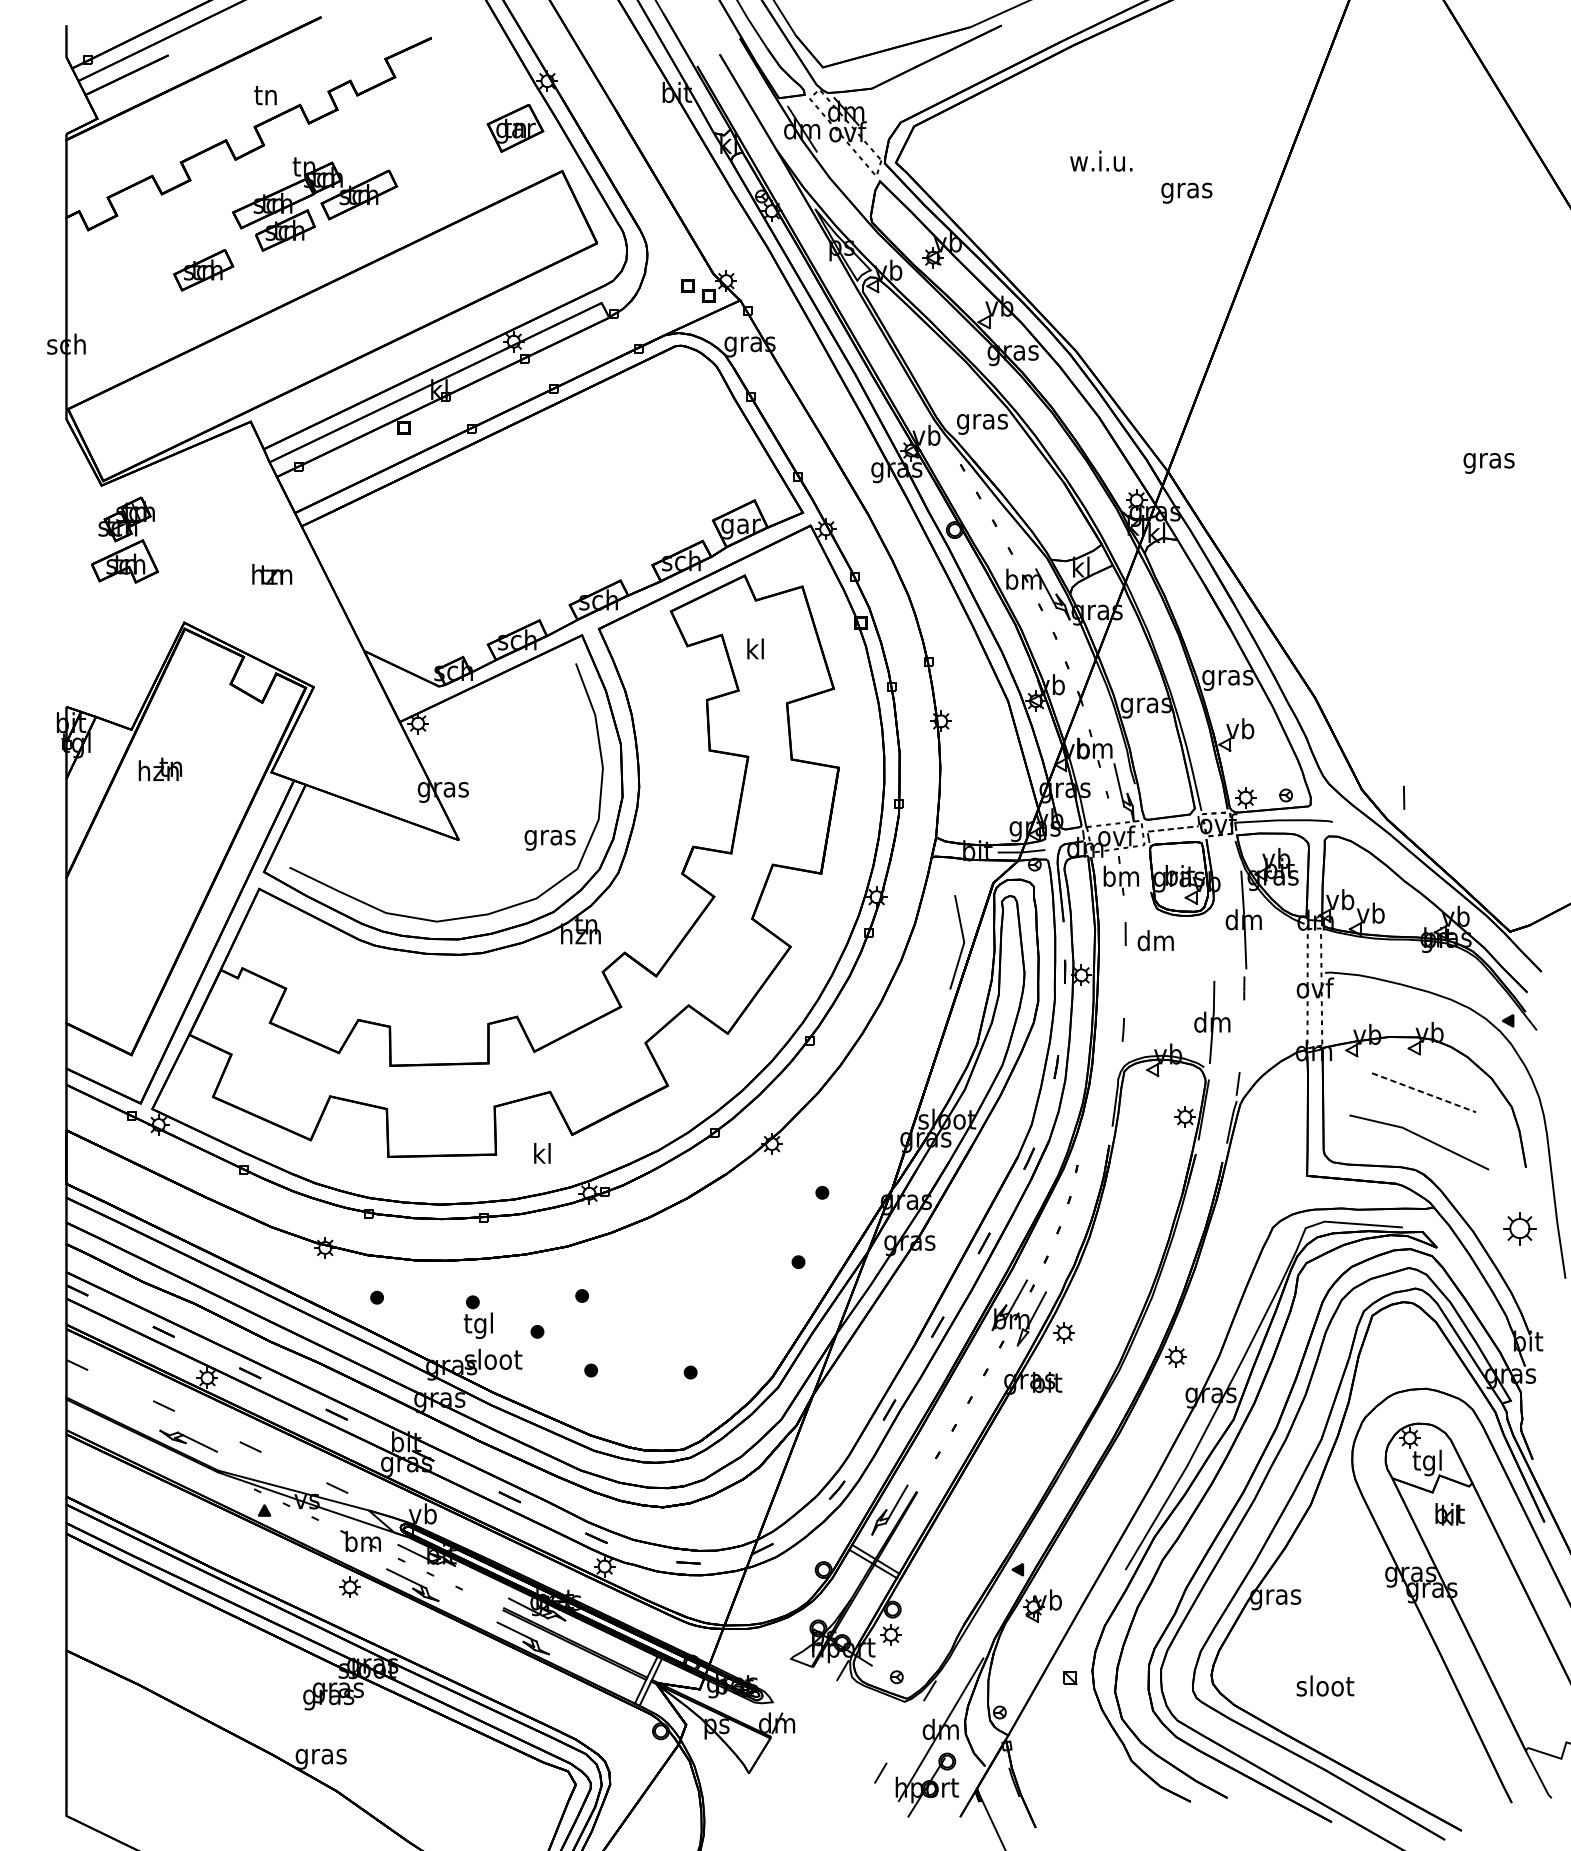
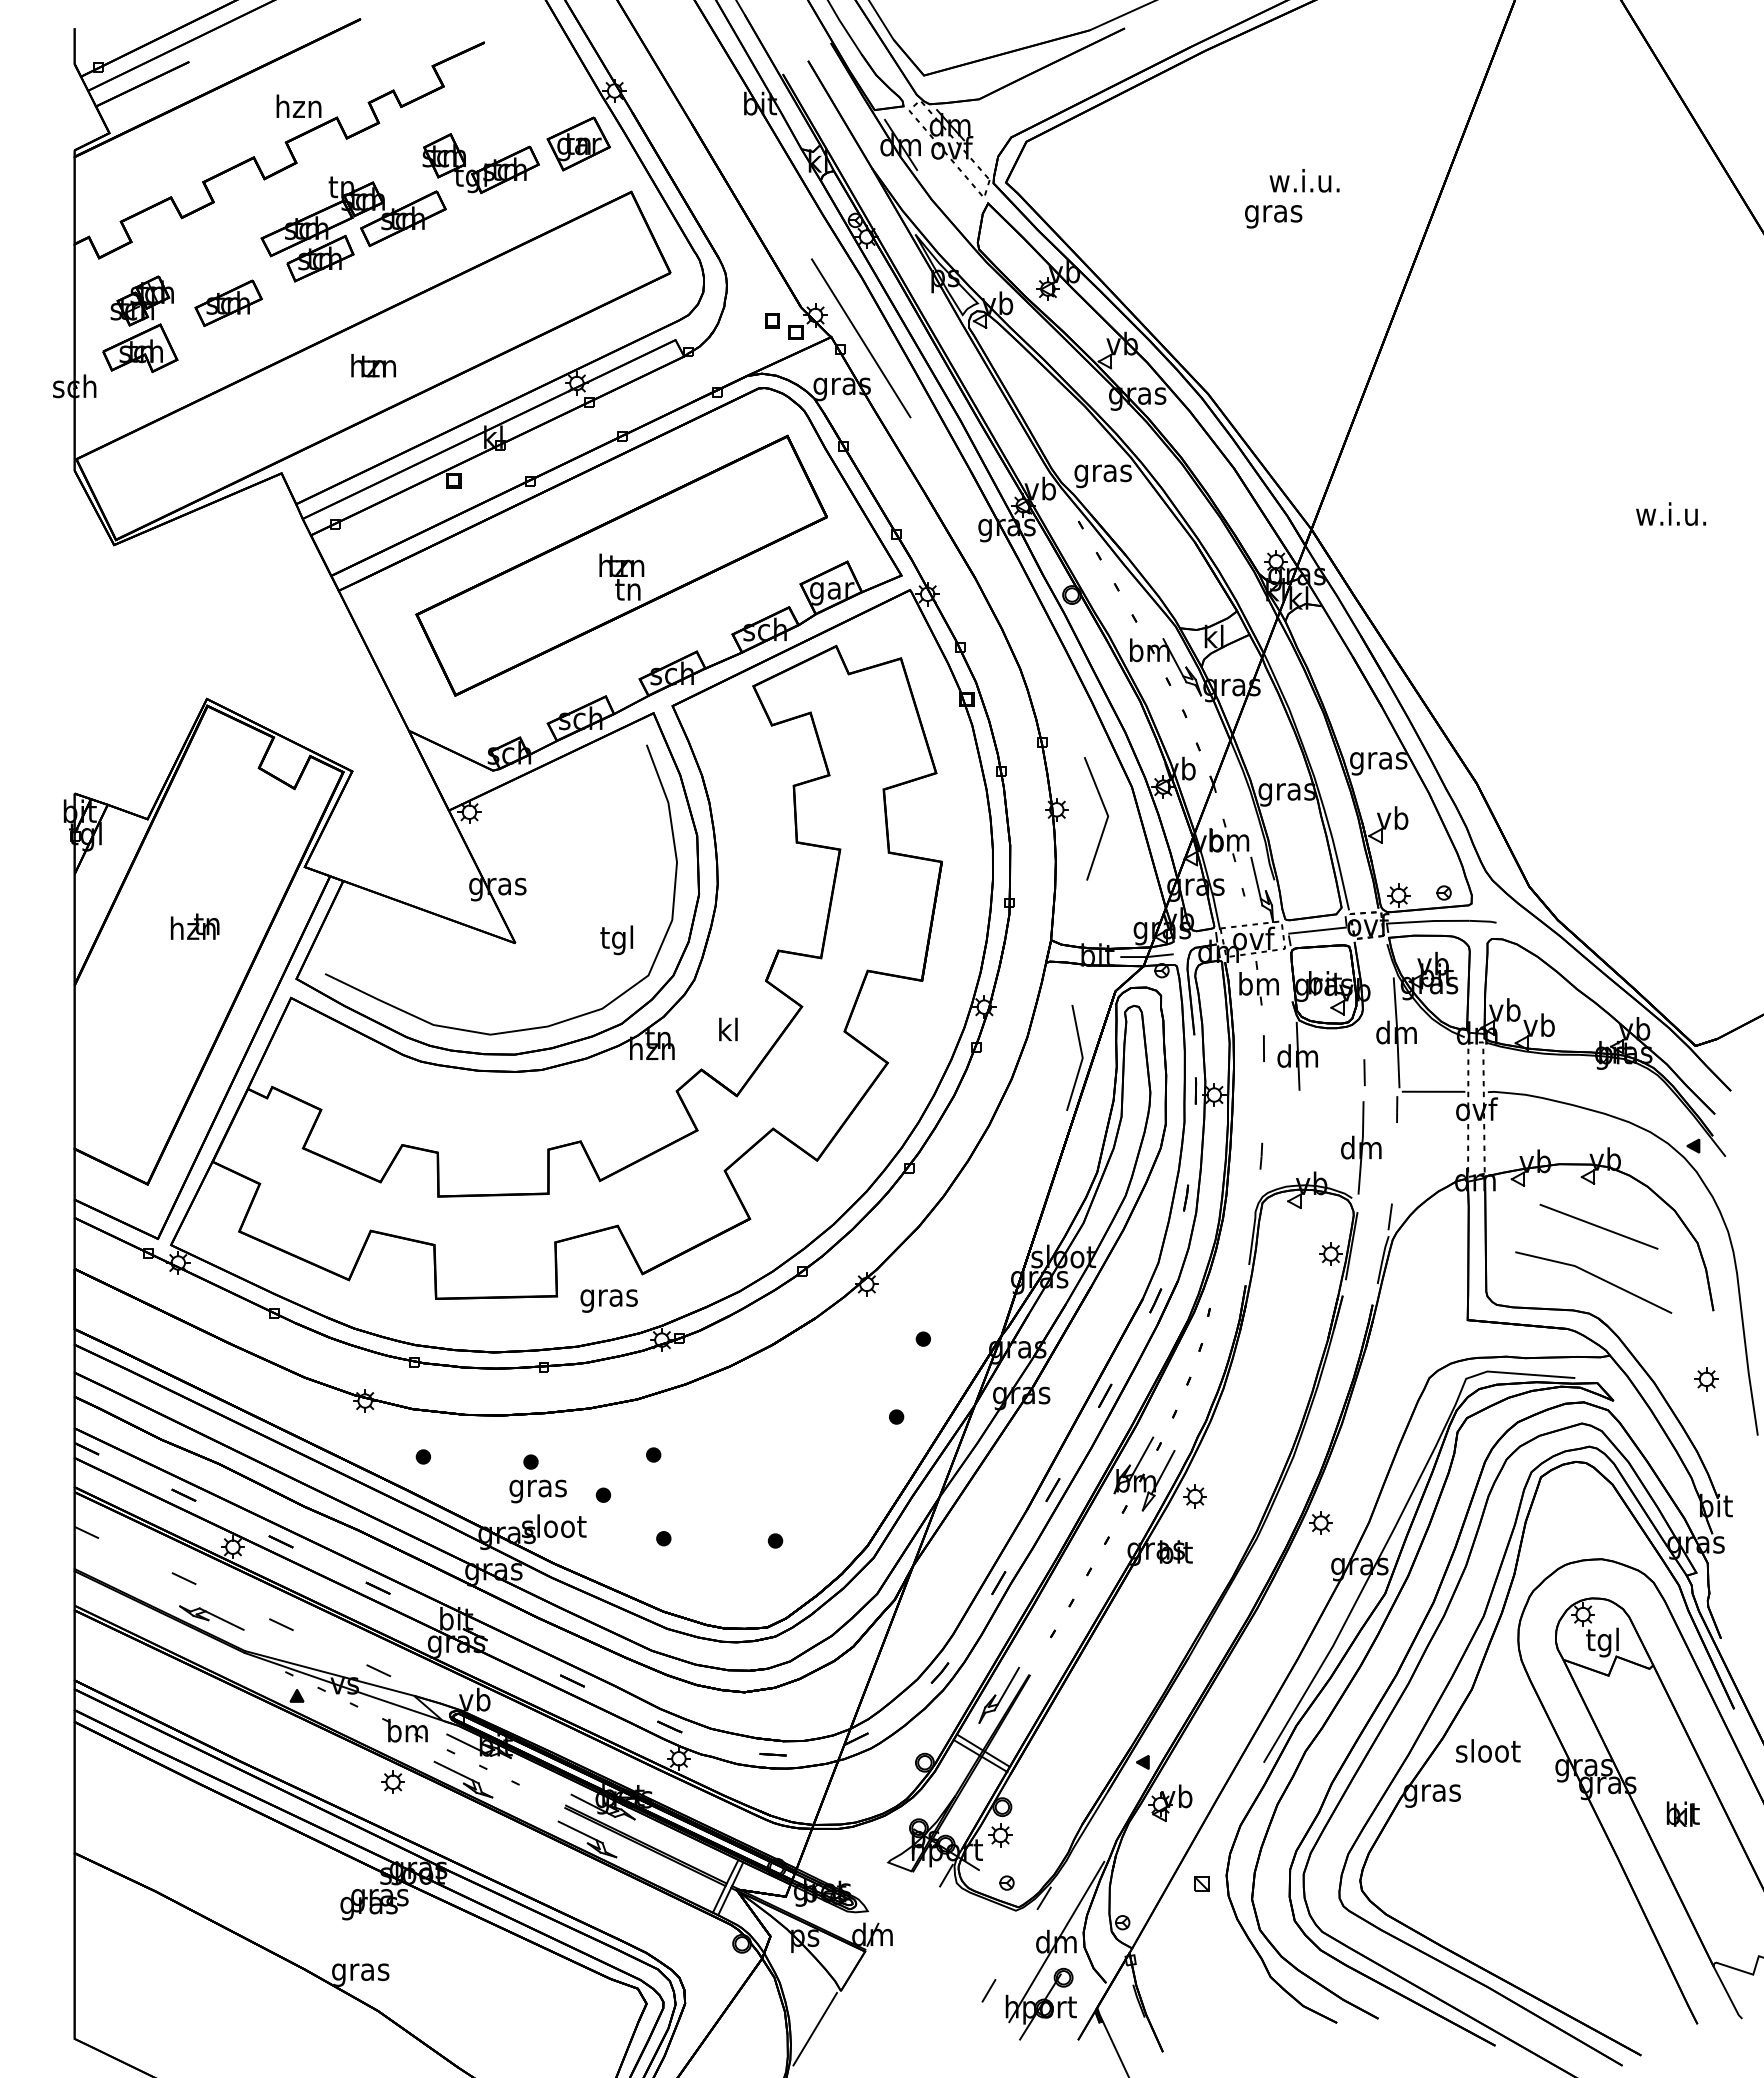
text: (265, 94) -> (298, 105), tn -> hzn
part: (427, 145) -> (480, 163), added
text: (1101, 160) -> (1304, 180), moved
text: (1186, 192) -> (1273, 216), moved
line: (766, 301) -> (860, 338), added
text: (1488, 460) -> (1671, 516), gras -> w.i.u.
part: (553, 503) -> (621, 565), added
part: (125, 540) -> (140, 324), moved
text: (272, 574) -> (373, 365), moved
text: (755, 648) -> (728, 1029), moved
line: (984, 730) -> (1105, 820), added
text: (159, 769) -> (194, 926), moved
line: (1404, 797) -> (1364, 1072), moved
line: (1174, 828) -> (1318, 930), dashed -> solid
text: (549, 837) -> (617, 940), gras -> tgl
line: (1155, 940) -> (1297, 1055), added
line: (1276, 972) -> (1433, 1091), added
line: (1424, 1092) -> (1599, 1226), dashed -> solid
text: (541, 1155) -> (608, 1297), kl -> gras
part: (1519, 1228) -> (1706, 1379), size x0.62
text: (478, 1325) -> (537, 1488), tgl -> gras
text: (1449, 1513) -> (1682, 1813), moved
text: (1325, 1685) -> (1488, 1750), moved
line: (725, 1806) -> (814, 2028), added

